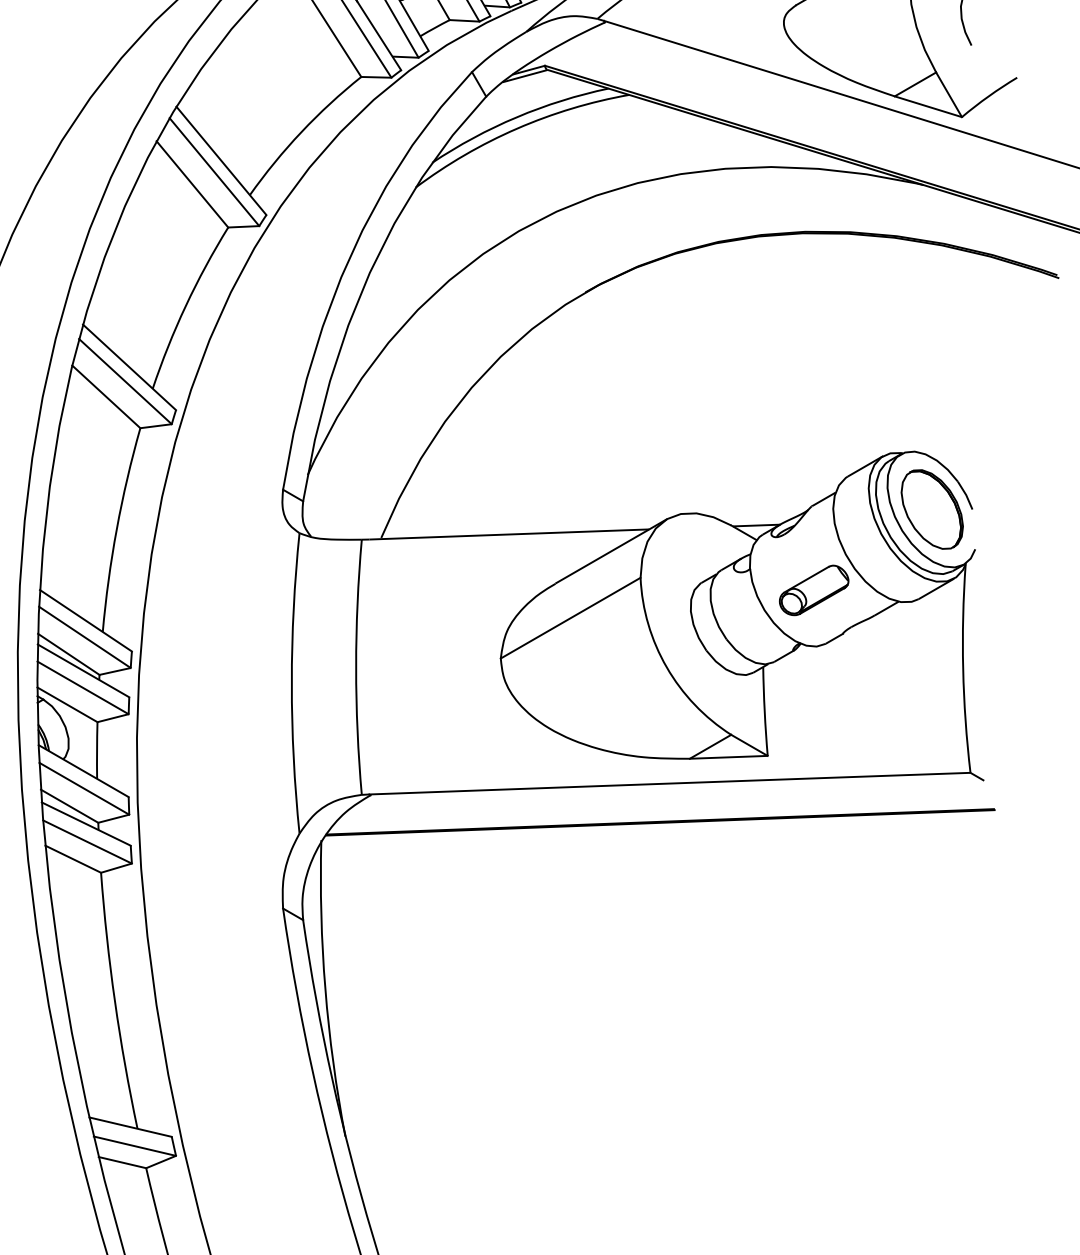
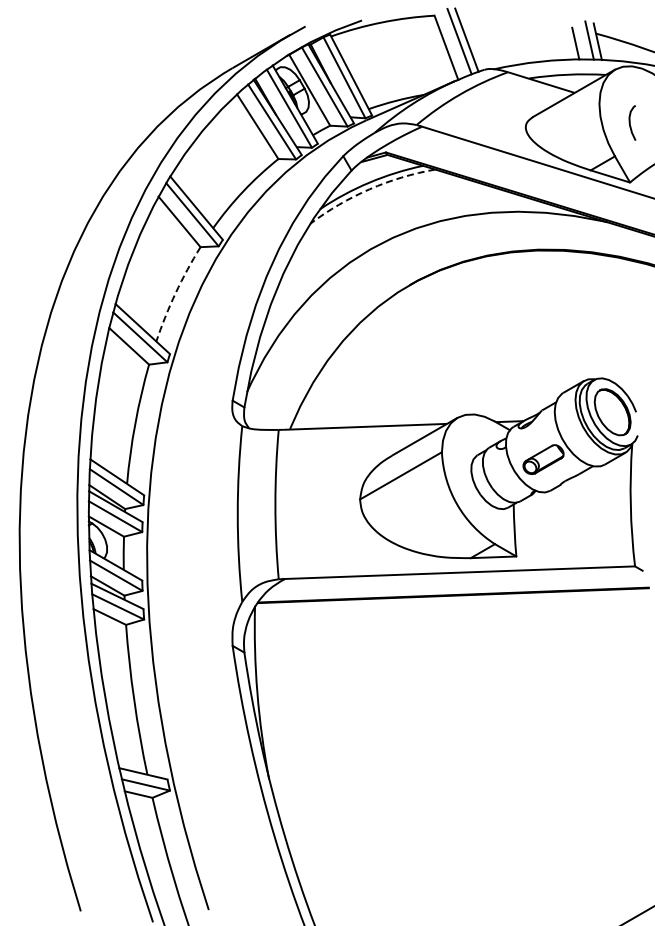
arc: (516, 129) -> (369, 189), solid -> dashed
arc: (185, 306) -> (175, 293), solid -> dashed

